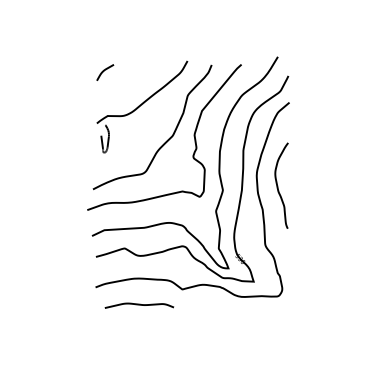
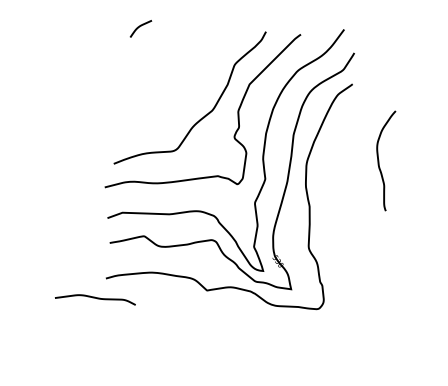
part: (142, 106) -> (180, 72), removed
curve: (278, 185) -> (379, 159), moved
curve: (139, 305) -> (95, 298), moved

